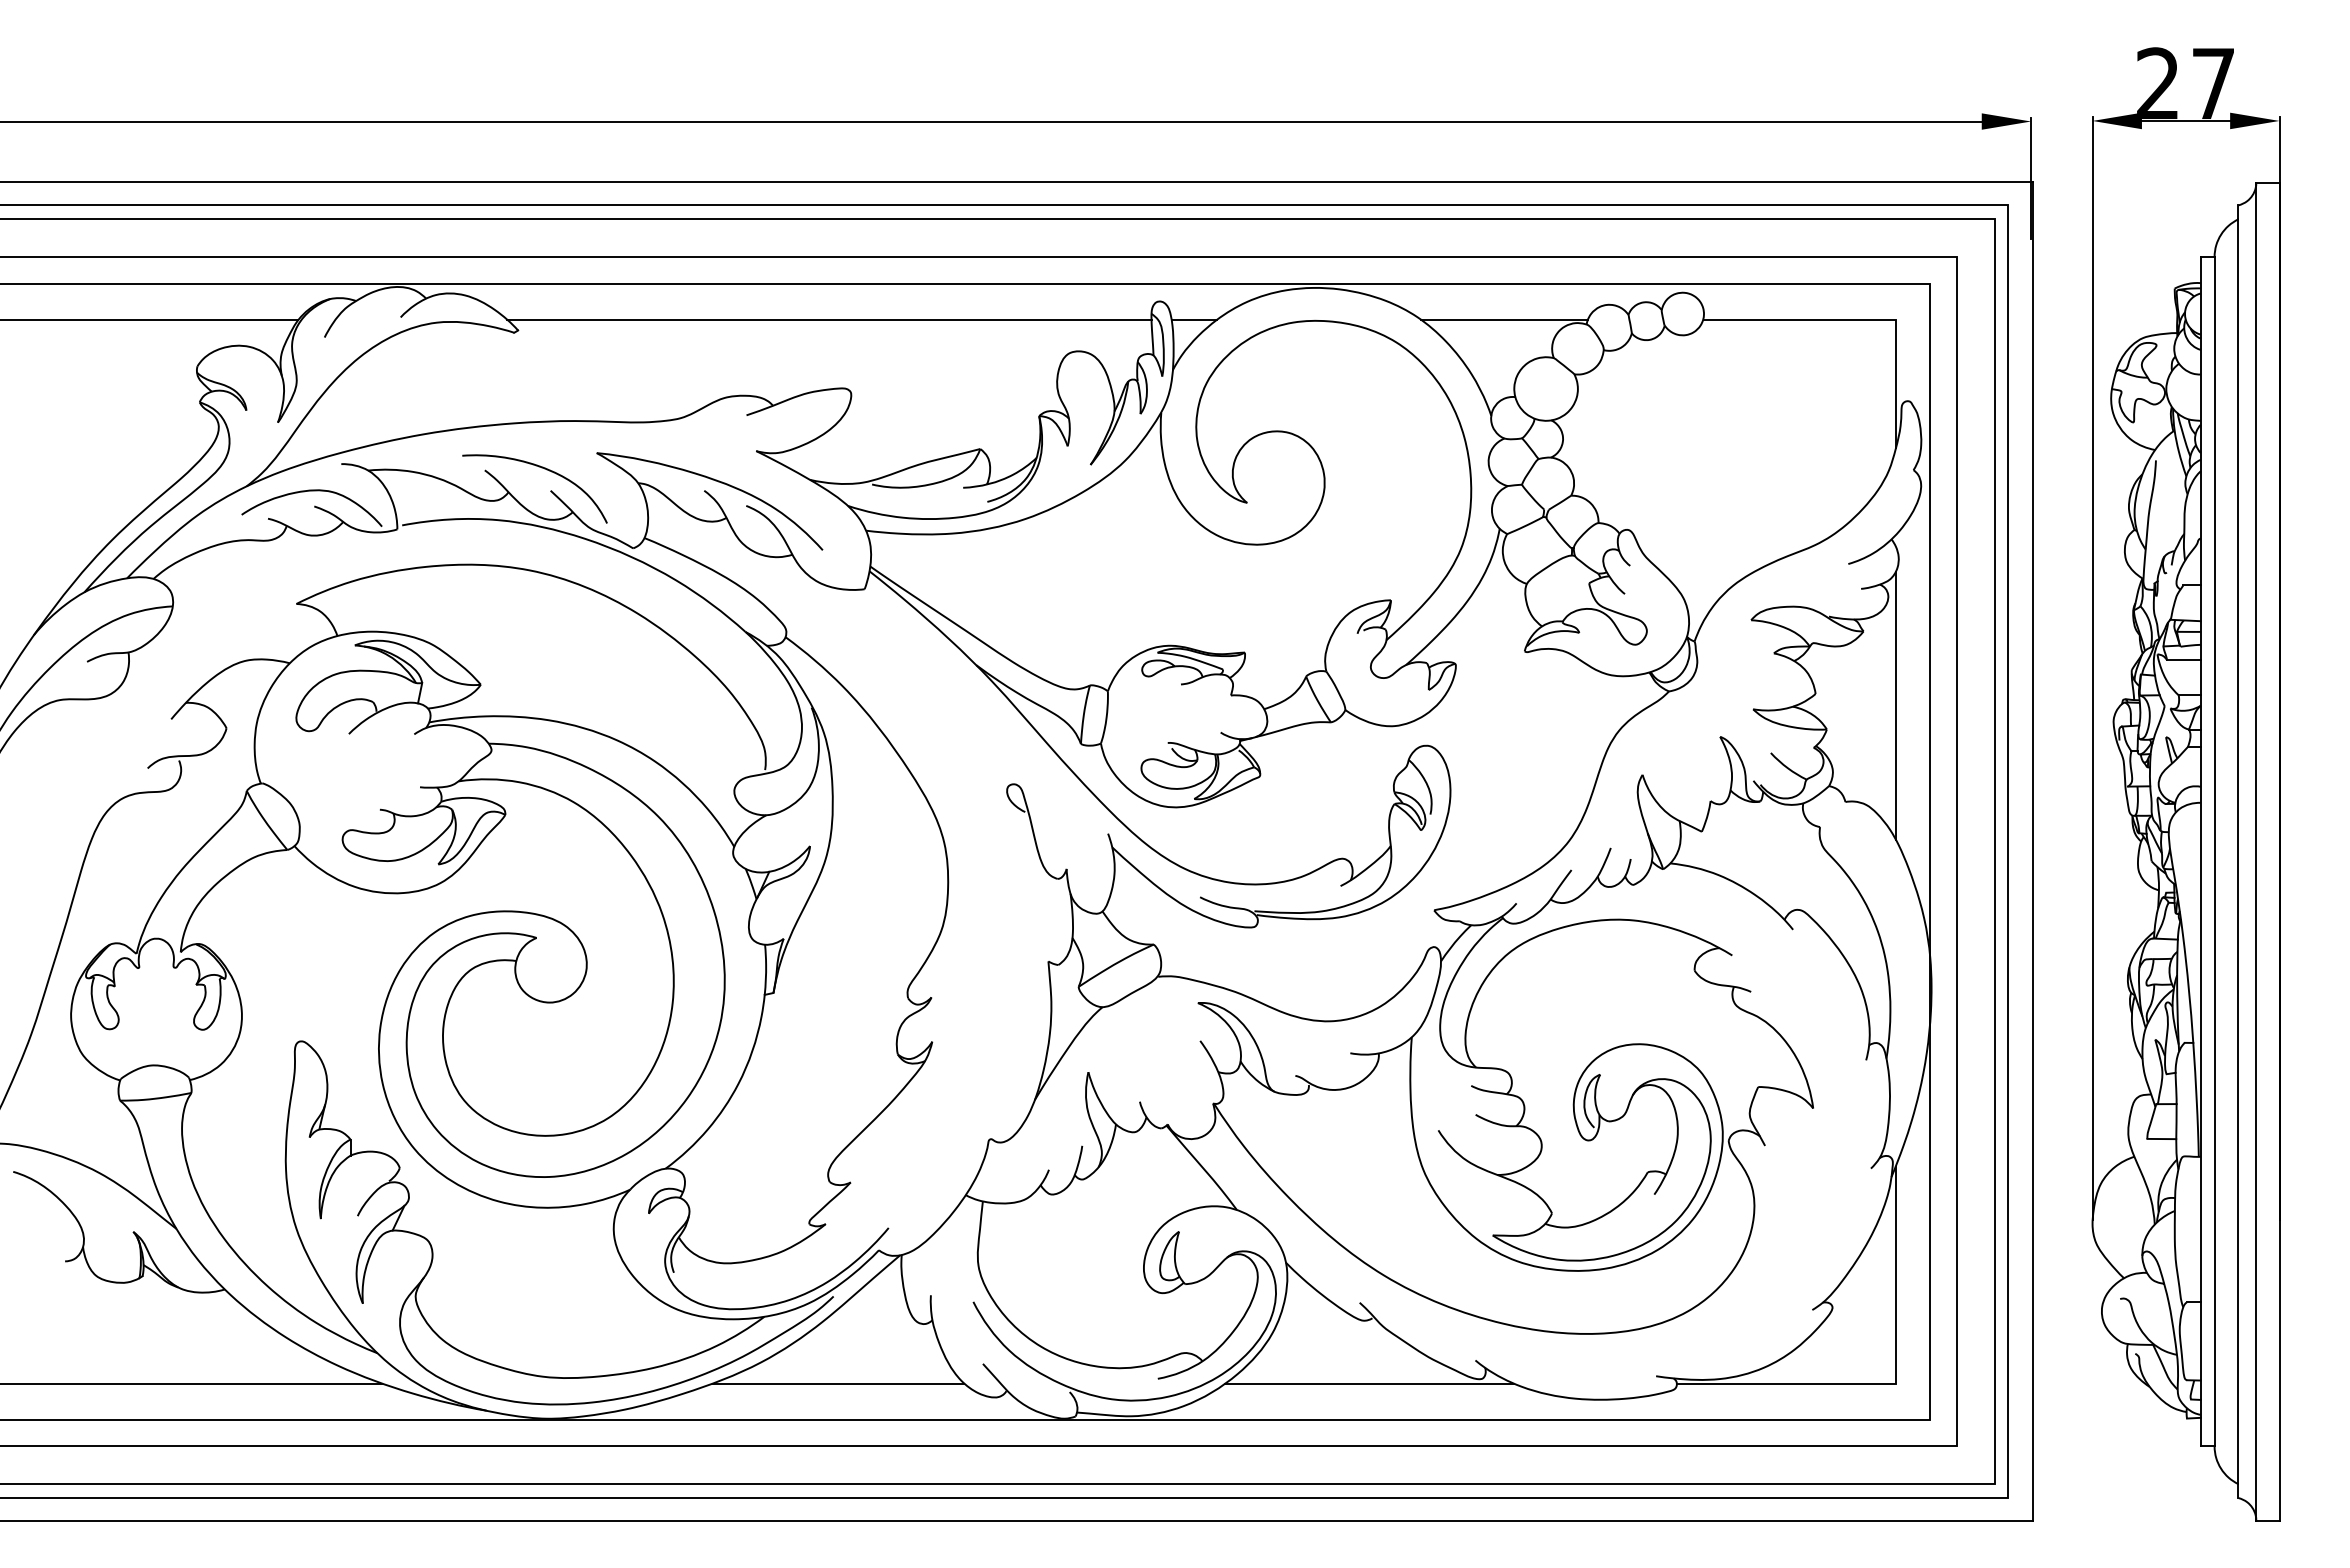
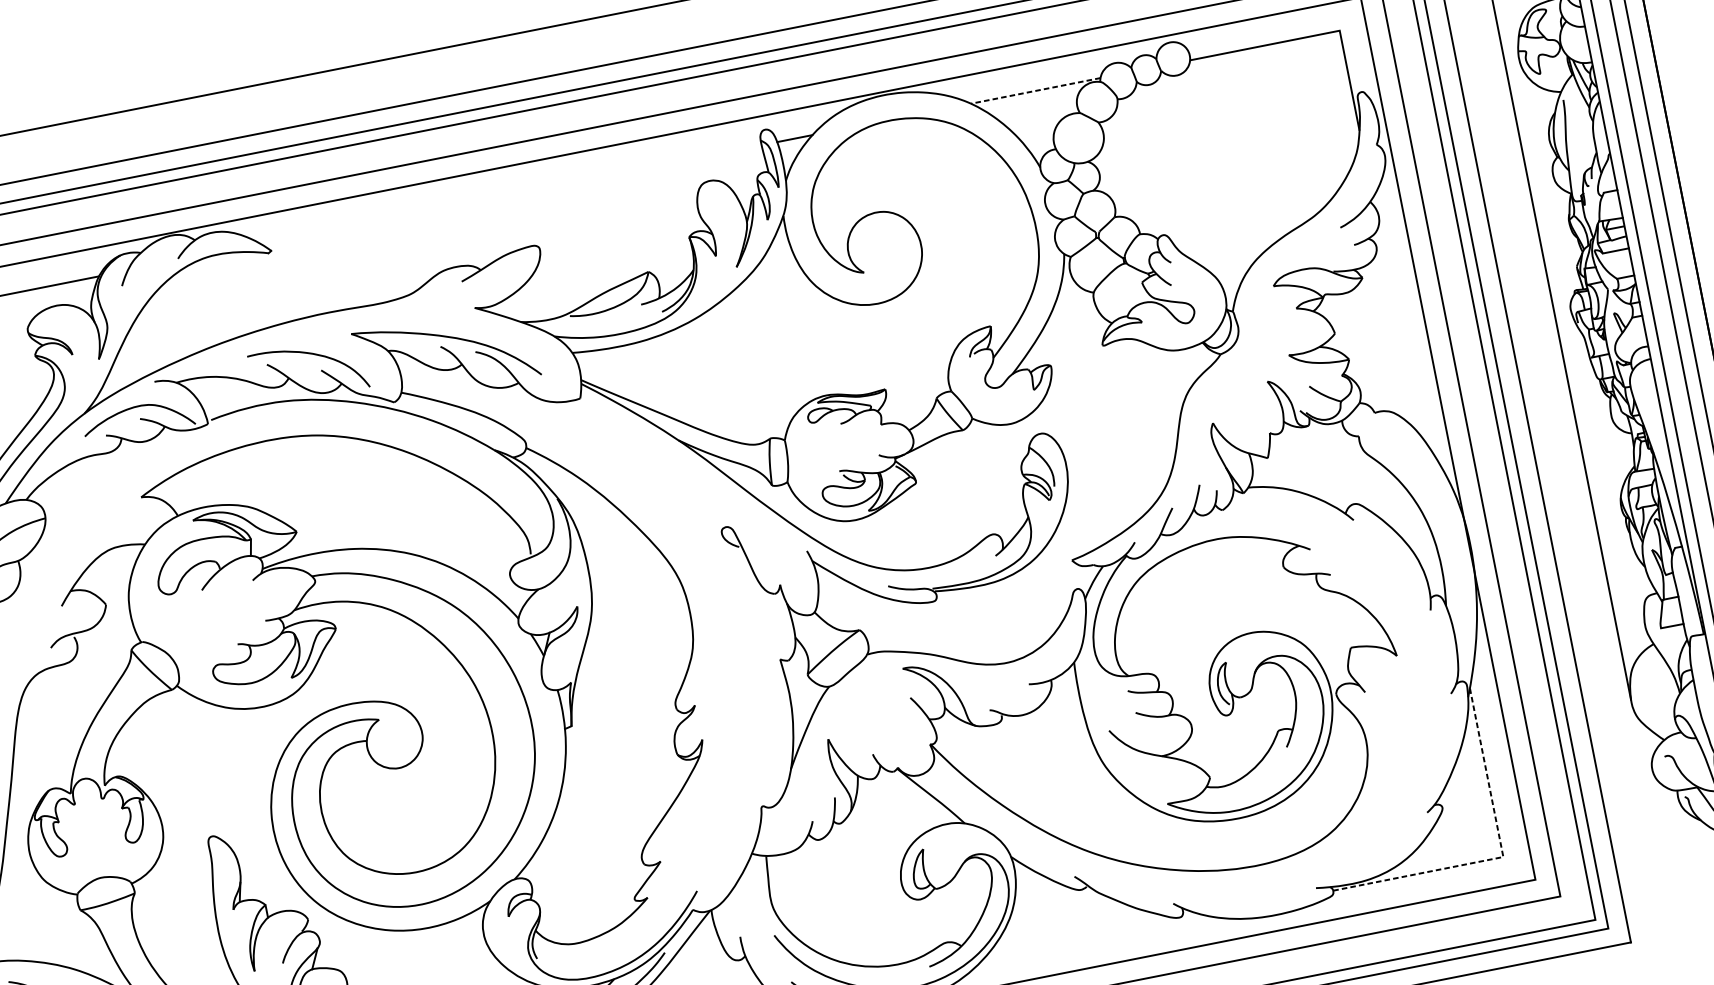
line: (829, 319) -> (511, 194), removed
line: (1504, 319) -> (1035, 90), solid -> dashed
line: (1895, 705) -> (1398, 330), removed
line: (1369, 1383) -> (1094, 937), removed
line: (1895, 1383) -> (1503, 856), solid -> dashed

